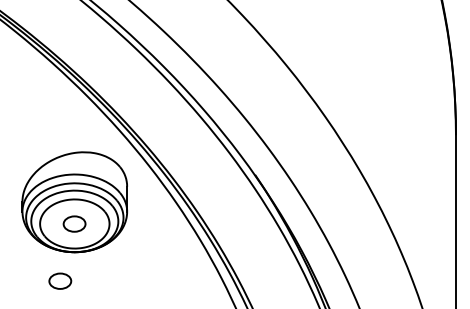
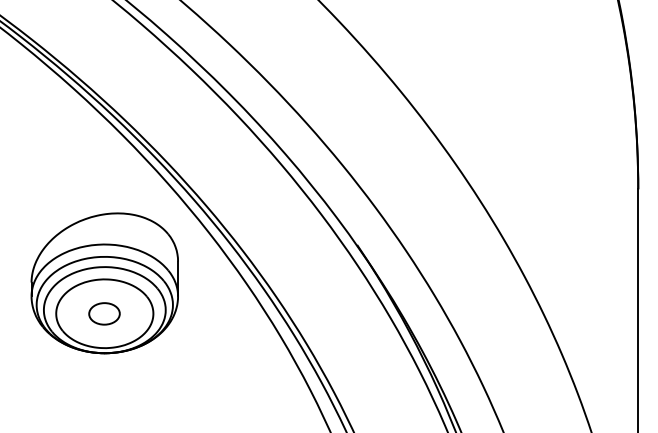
part: (60, 280) -> (84, 393), removed

